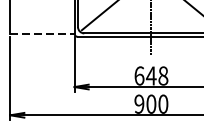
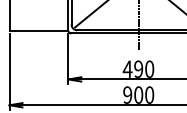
line: (42, 33) -> (39, 30), dashed -> solid
text: (151, 75) -> (138, 68), 648 -> 490

